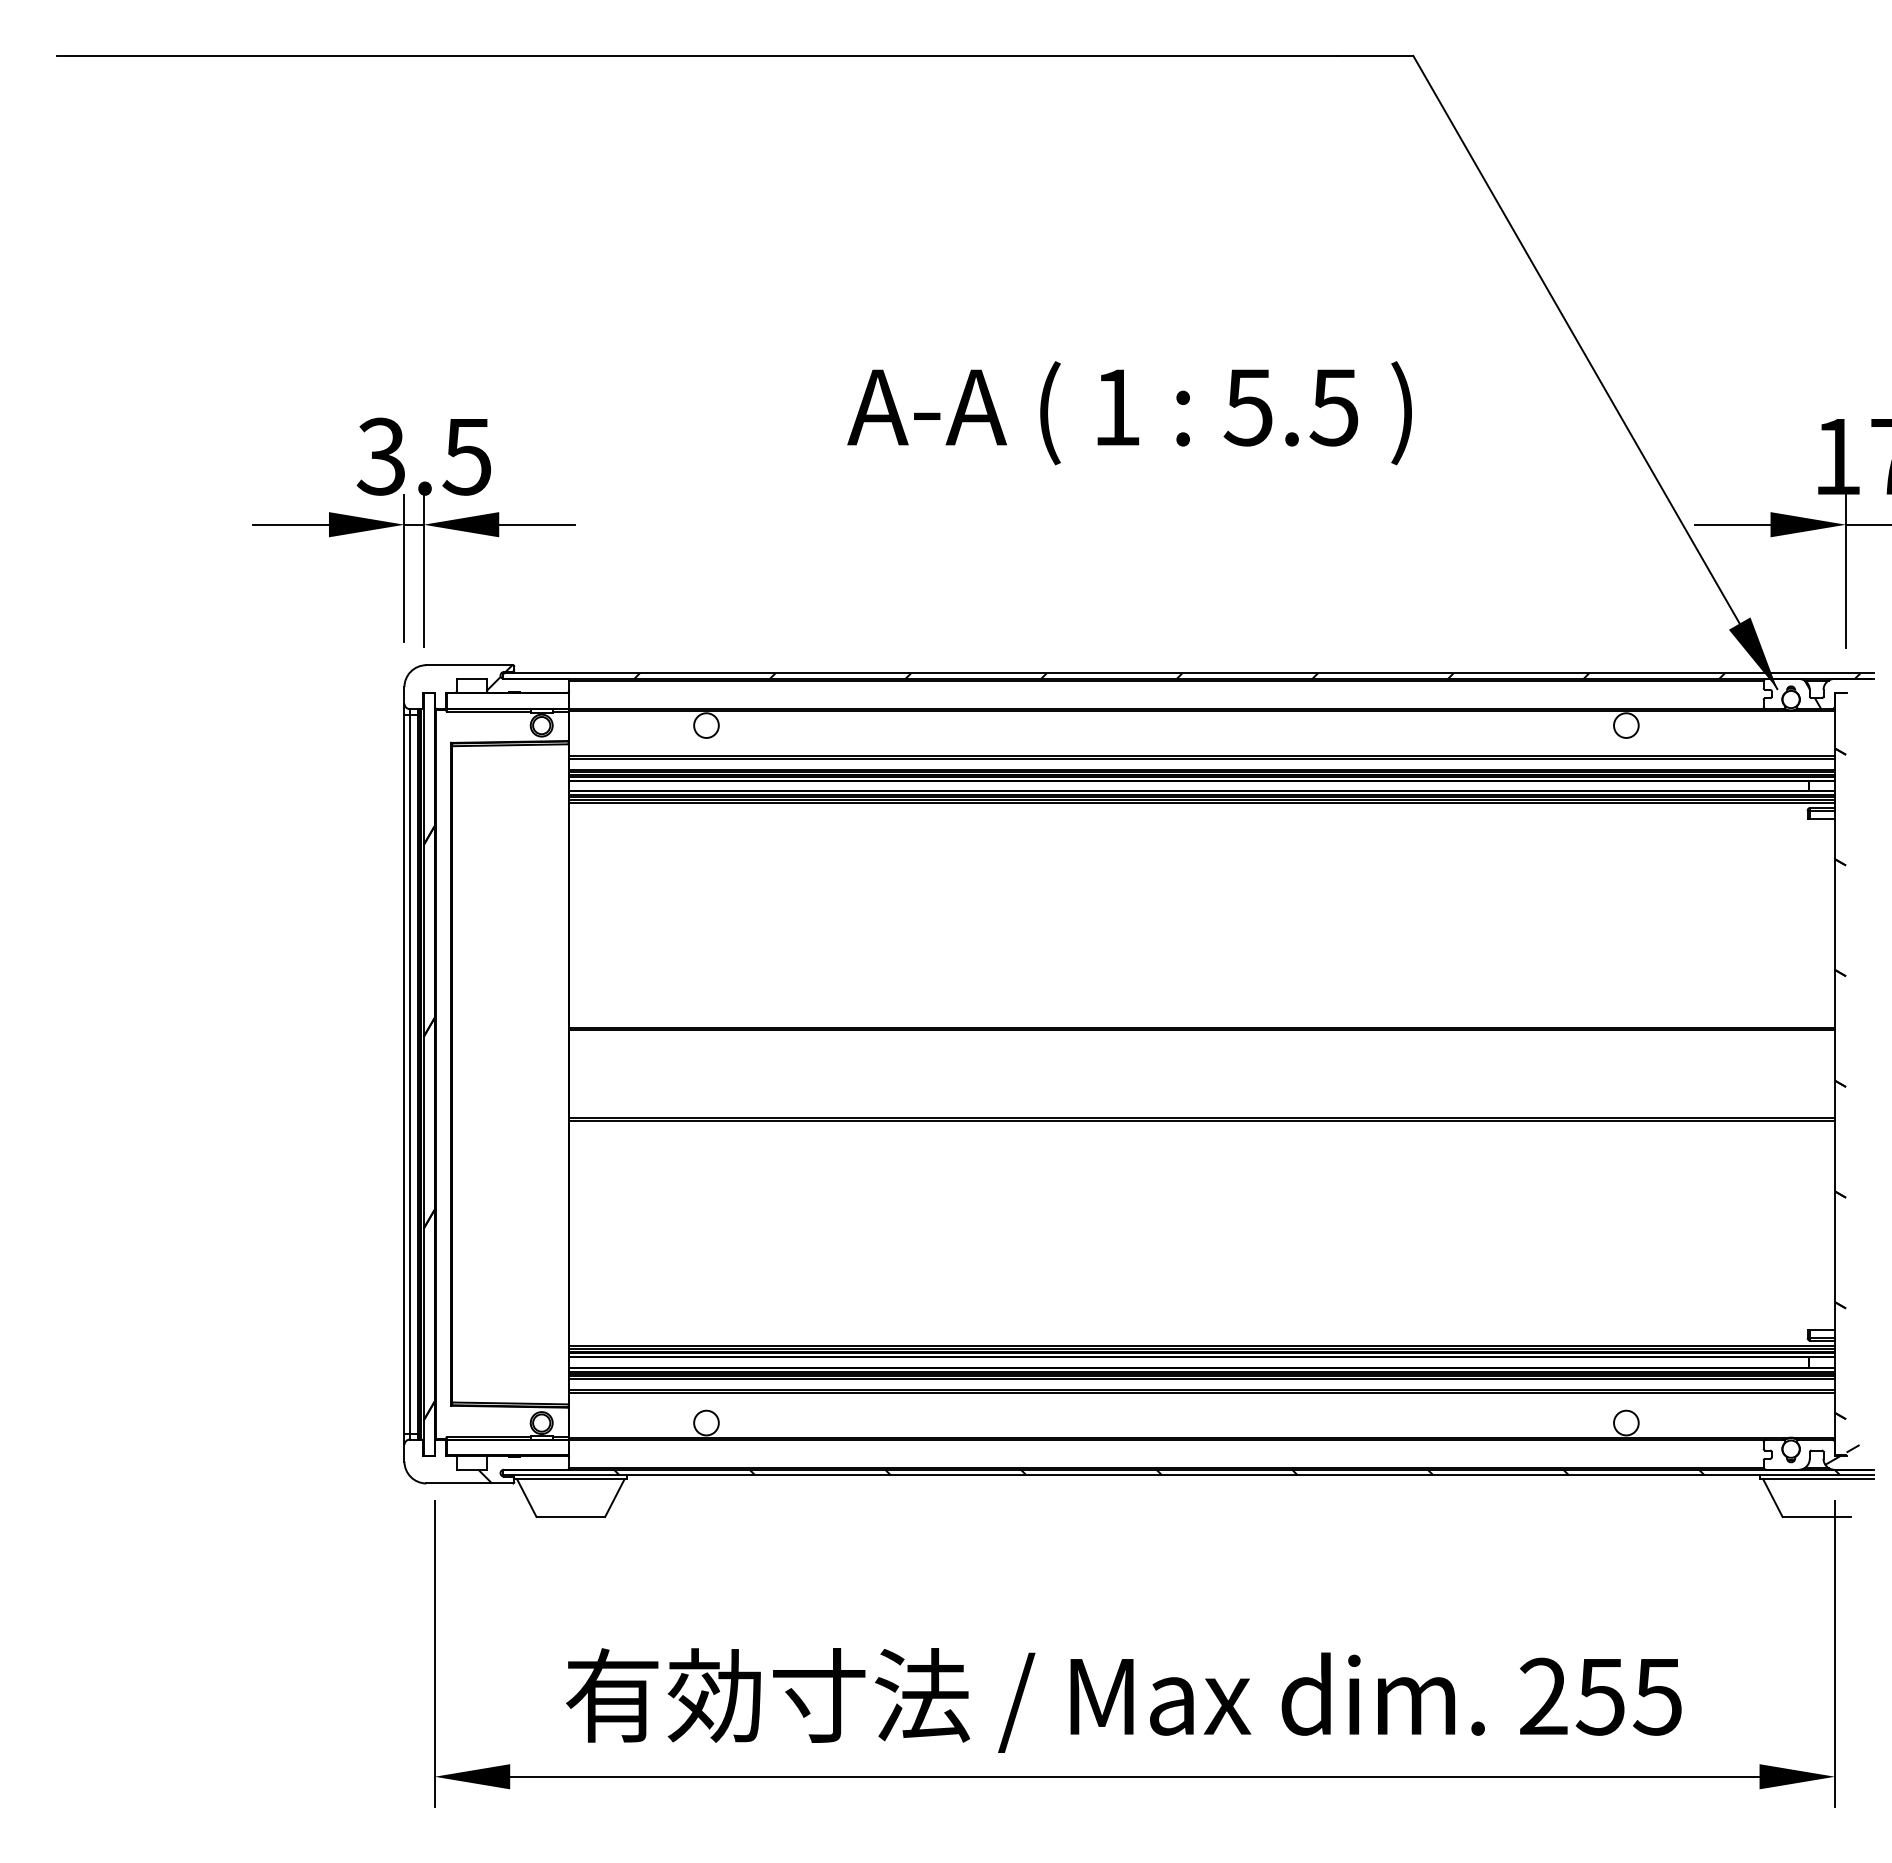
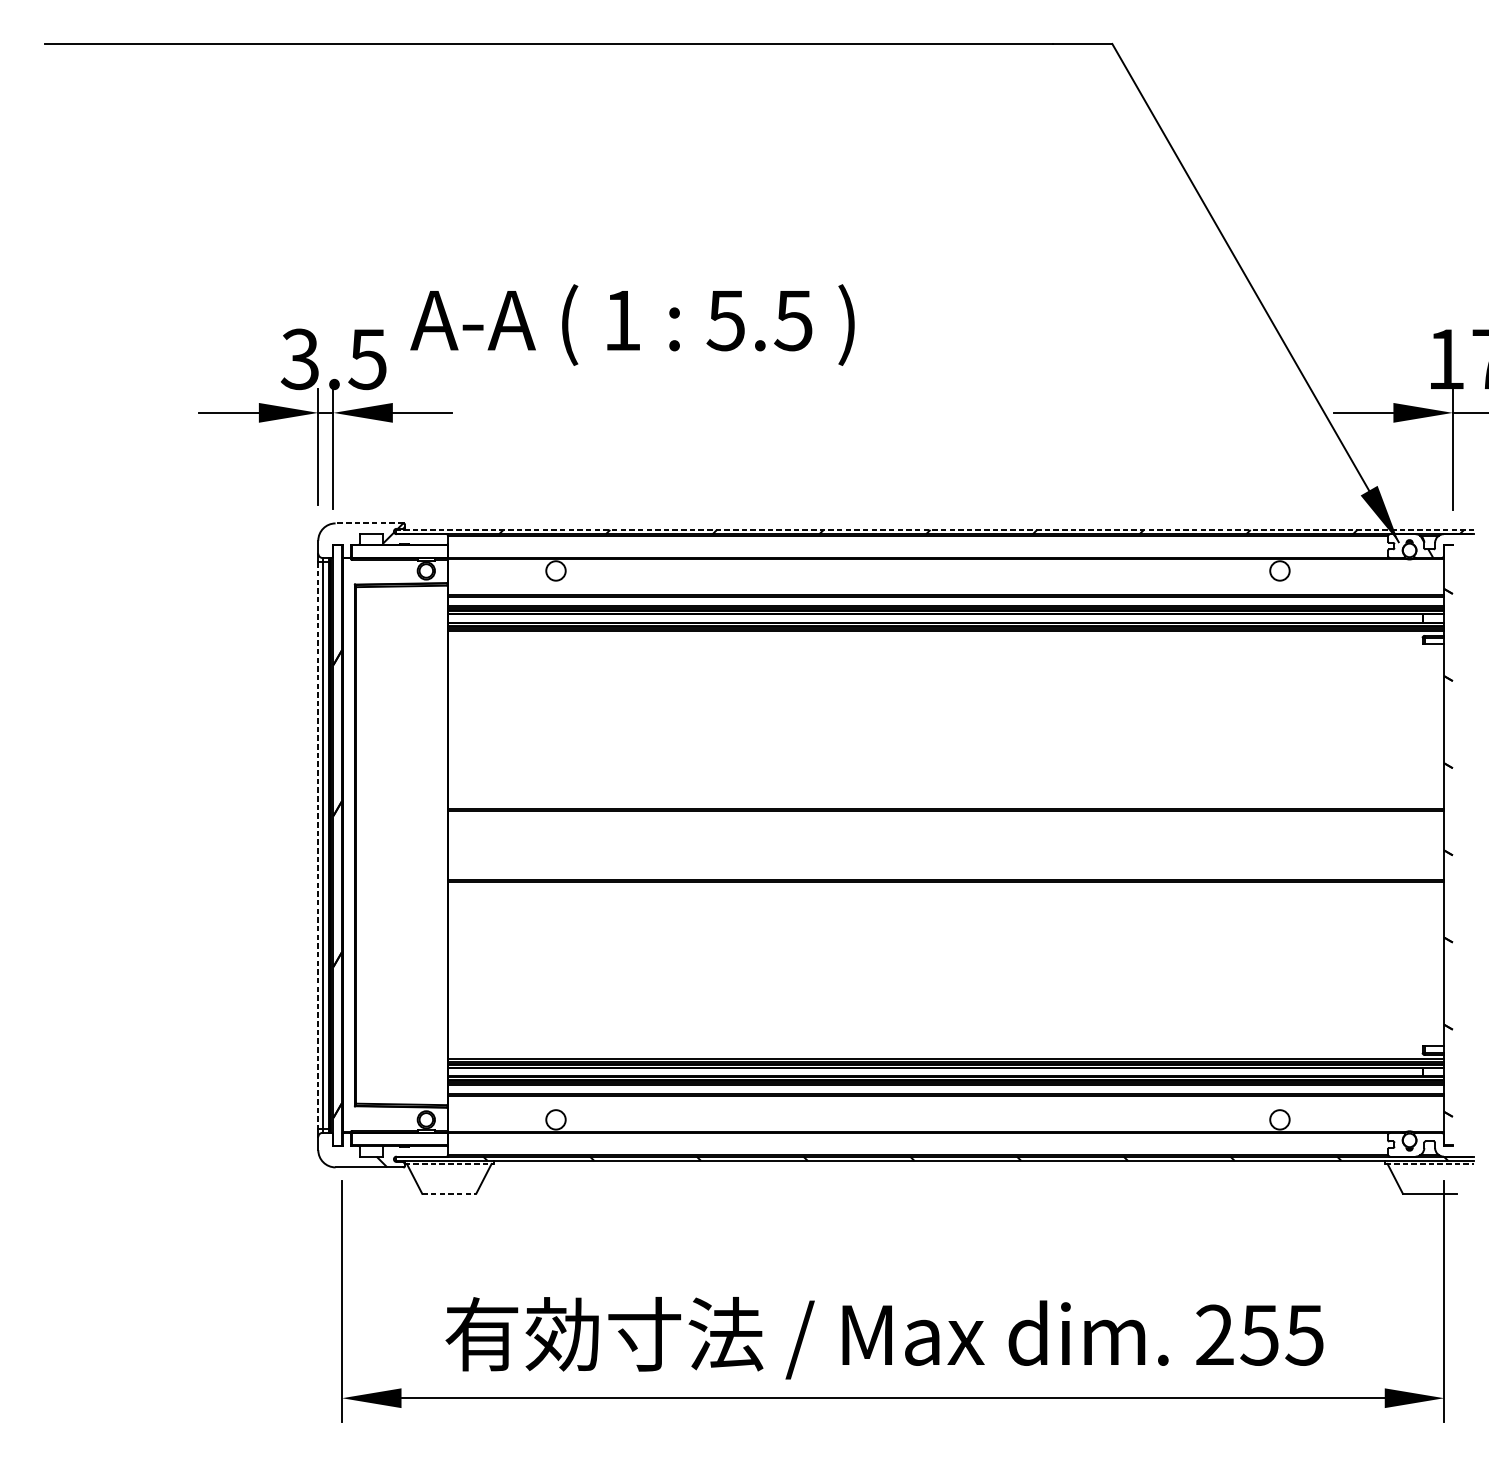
text: (1129, 413) -> (632, 325), moved
line: (469, 665) -> (369, 523), solid -> dashed
line: (1187, 673) -> (934, 529), solid -> dashed
line: (404, 1074) -> (318, 845), solid -> dashed
hatch: (1842, 1454) -> (1450, 1144), removed
line: (570, 1479) -> (448, 1164), solid -> dashed
line: (1816, 1479) -> (1429, 1164), solid -> dashed
line: (571, 1516) -> (449, 1193), solid -> dashed

